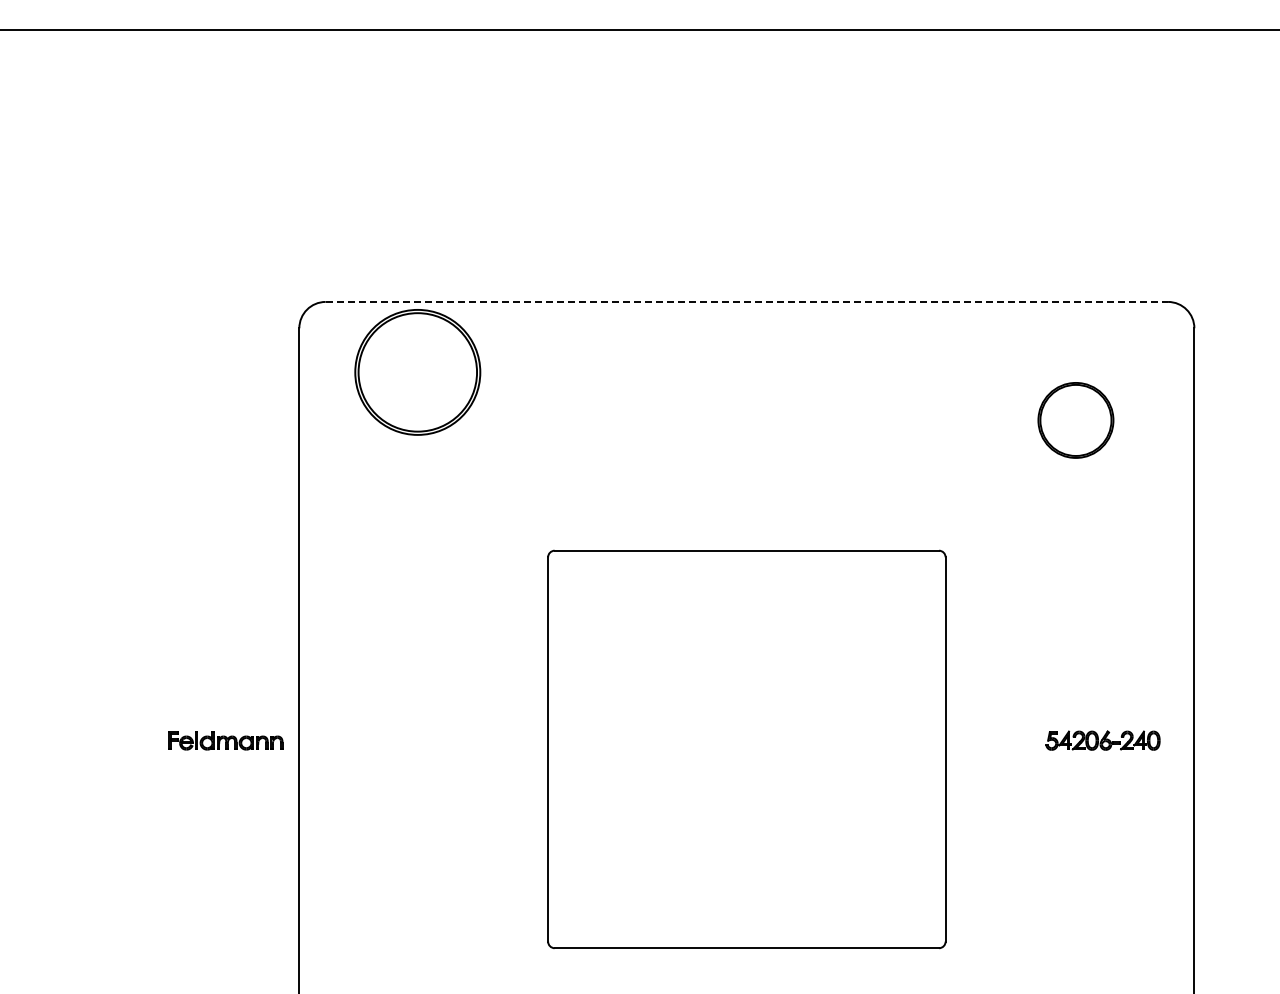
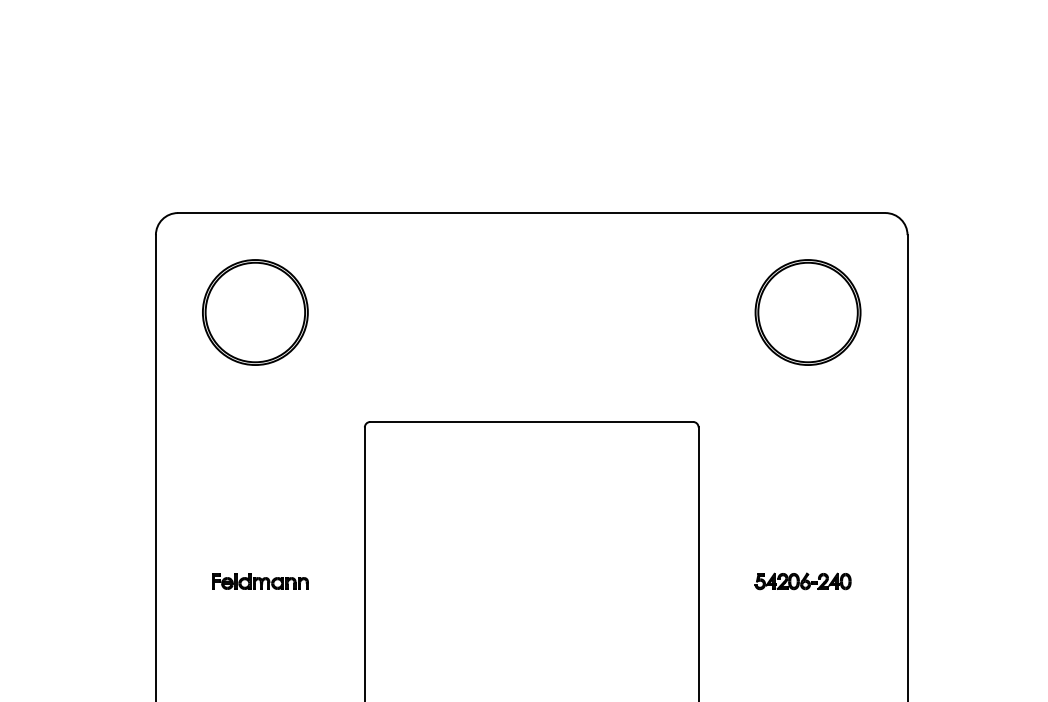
line: (747, 301) -> (532, 212), dashed -> solid
part: (417, 372) -> (255, 312), moved
part: (1075, 420) -> (807, 312), size x1.67
part: (225, 740) -> (260, 581), moved
part: (1102, 740) -> (802, 581), moved

